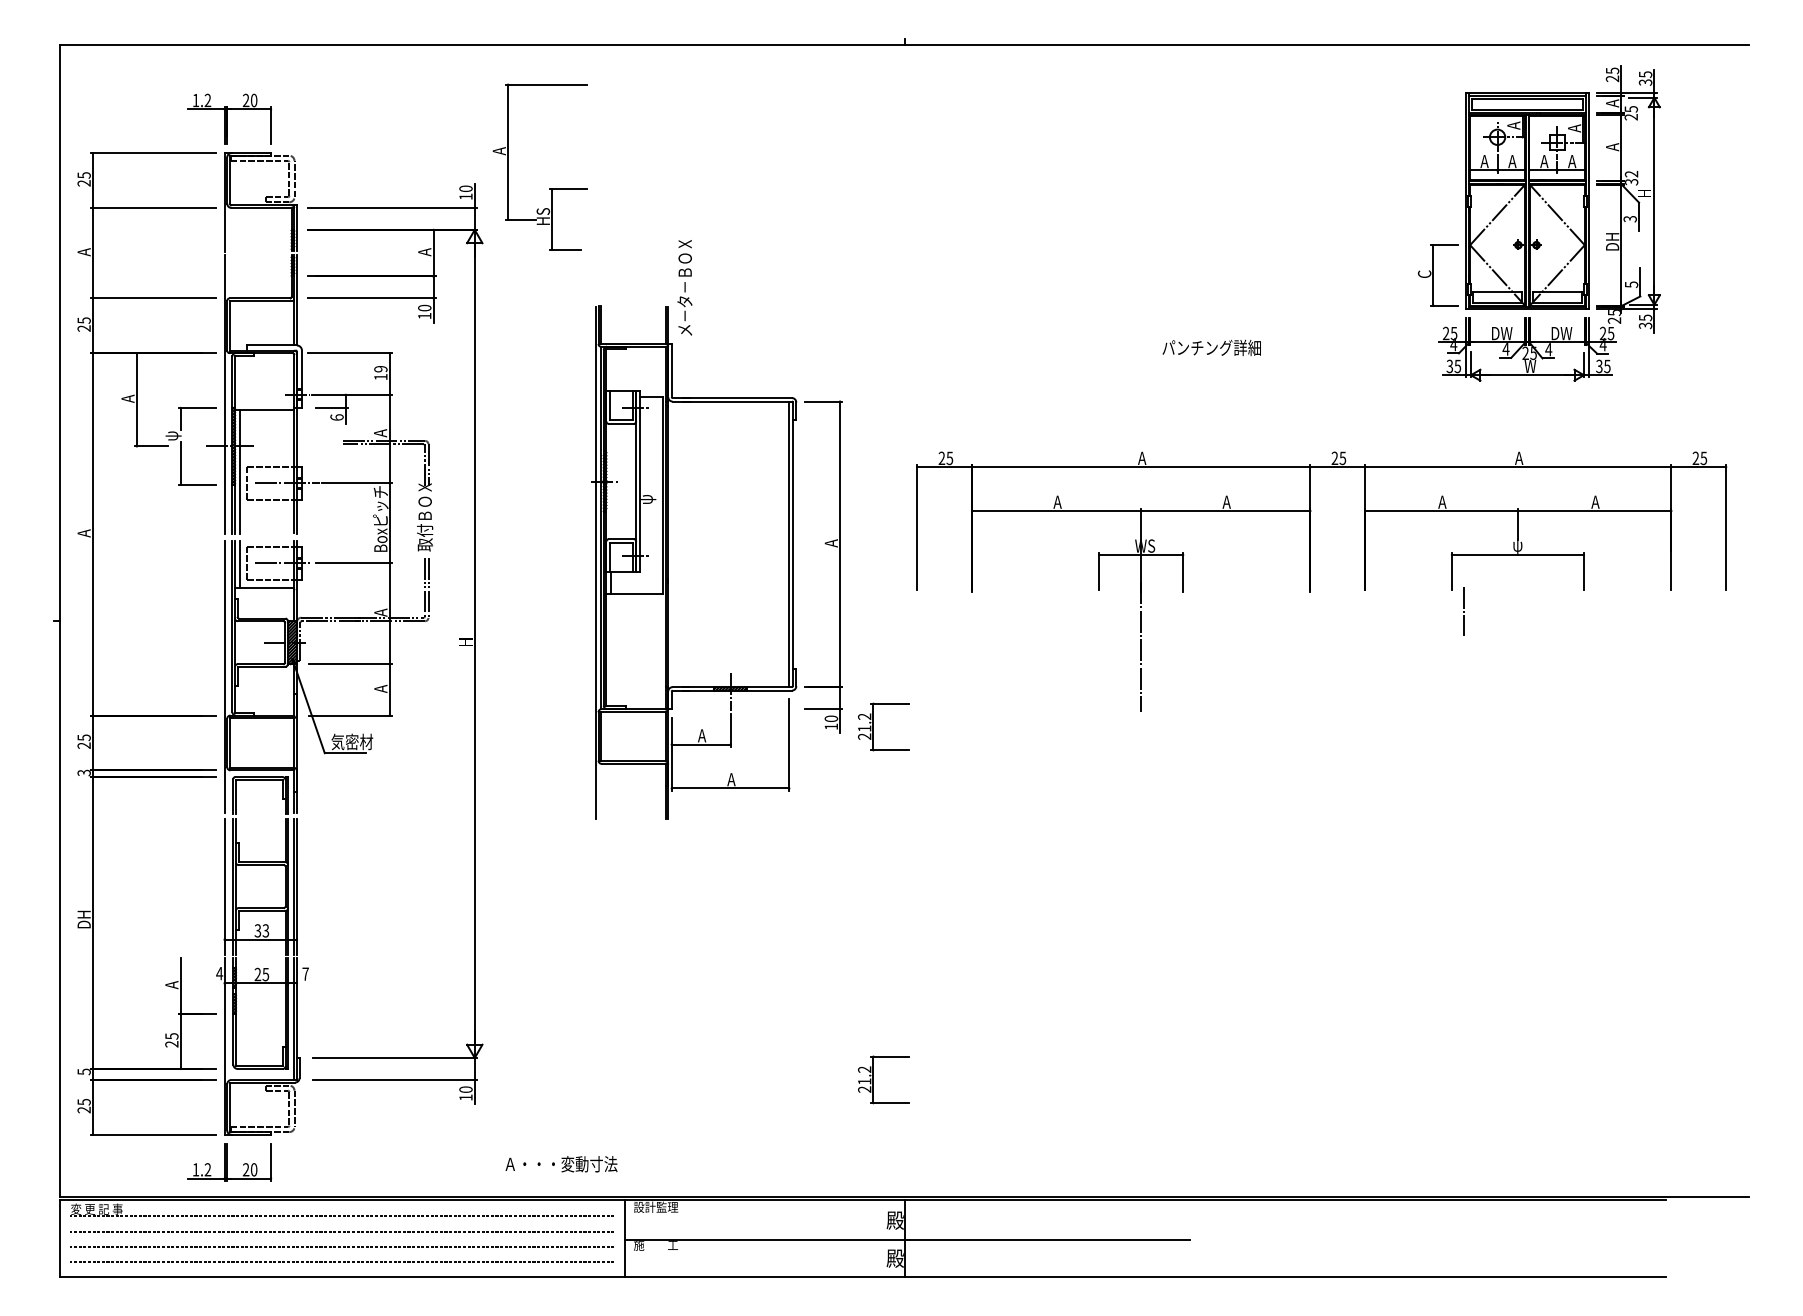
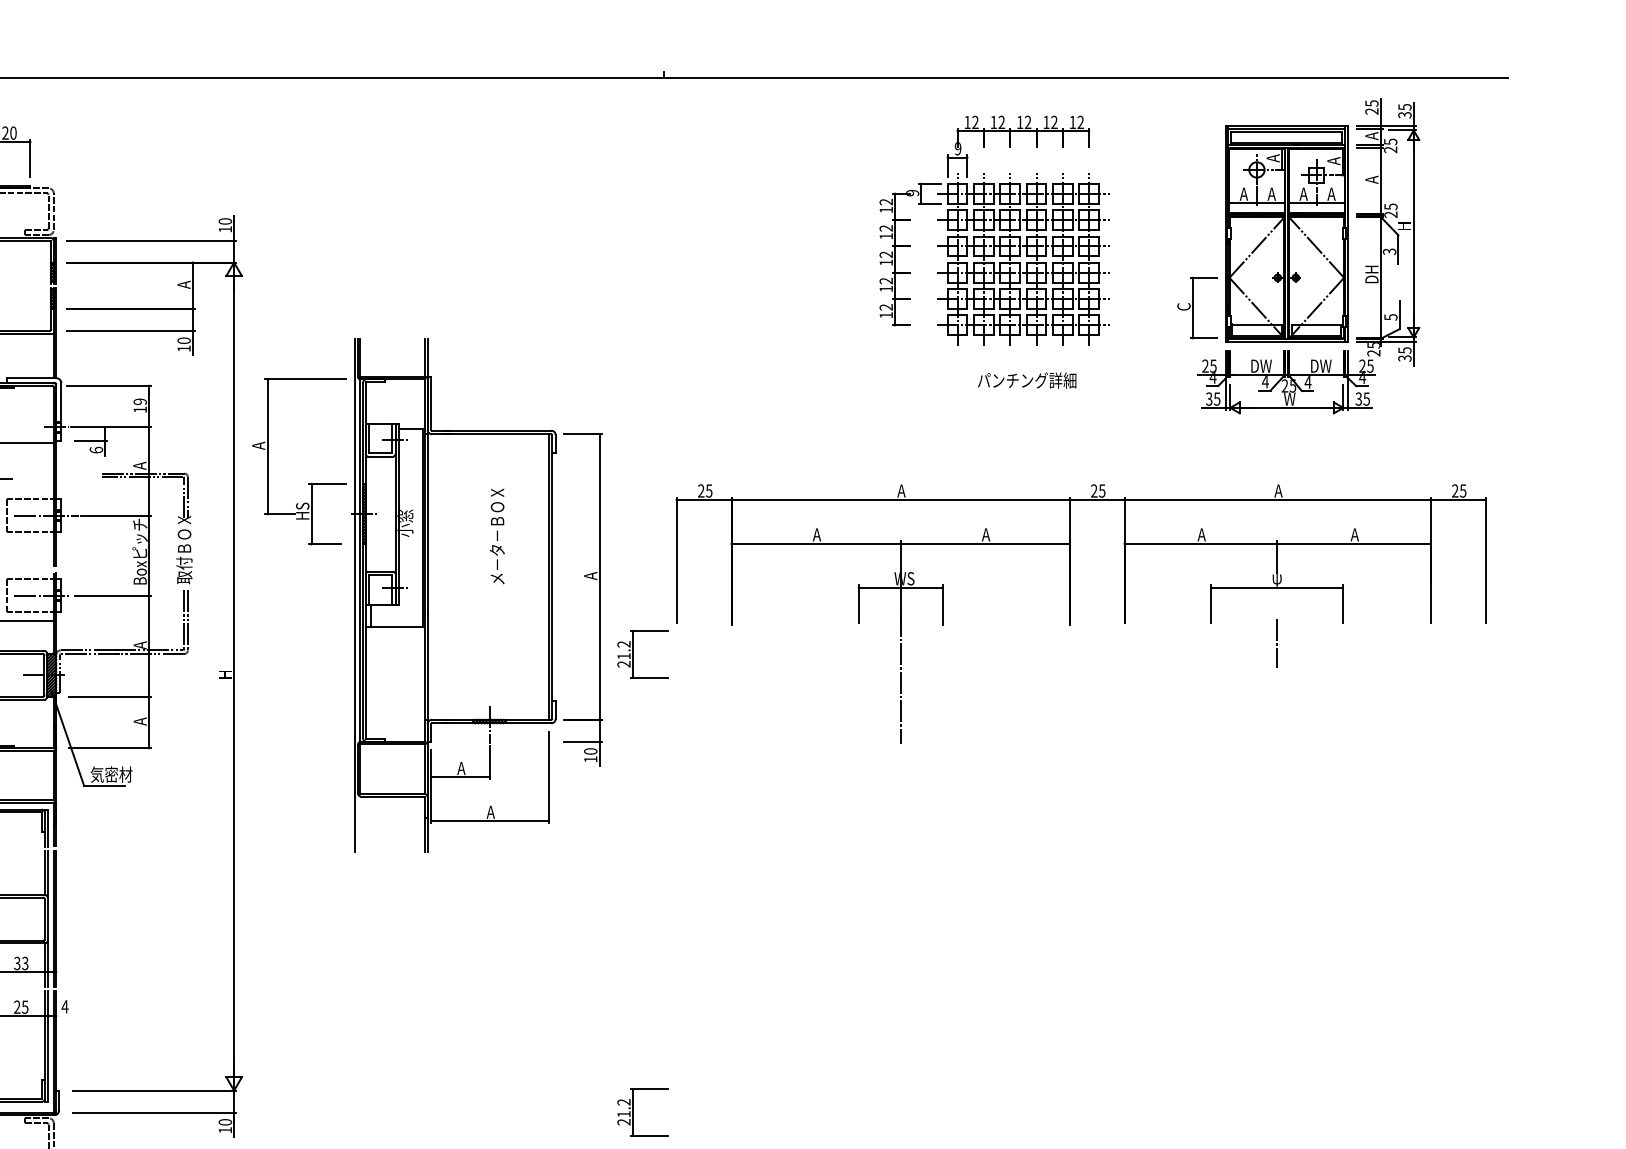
text: (1631, 177) -> (1390, 210), 32 -> 25
part: (549, 188) -> (308, 483), moved
part: (1235, 198) -> (994, 231), added
text: (684, 287) -> (496, 536), moved
text: (1211, 347) -> (1026, 380), moved
text: (646, 490) -> (405, 523), ψ -> 小窓
line: (1463, 611) -> (1276, 644), moved
part: (873, 726) -> (632, 654), moved
text: (305, 973) -> (64, 1006), 7 -> 4

